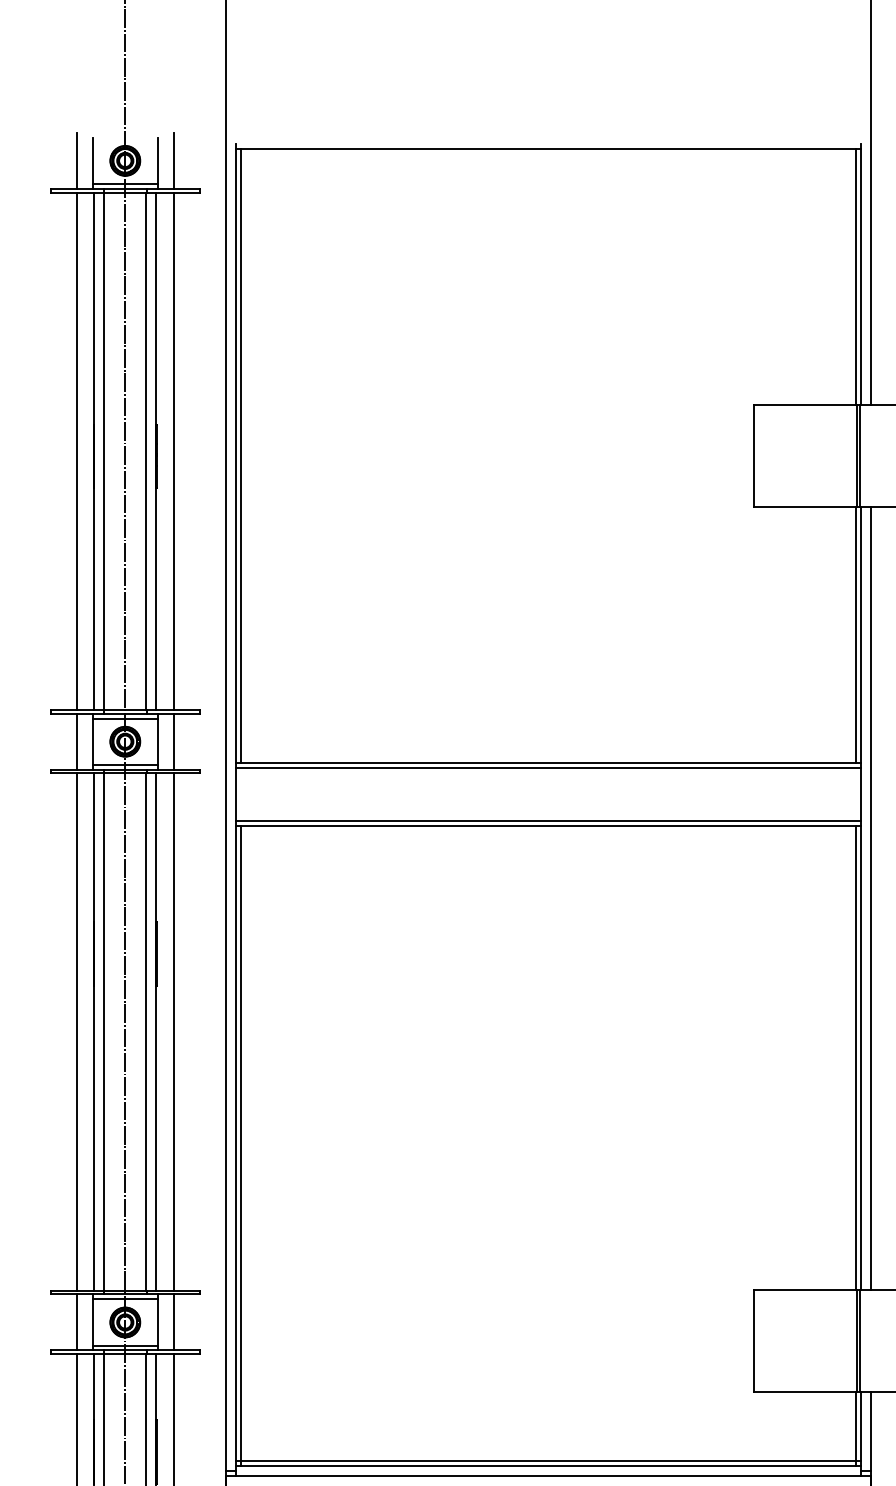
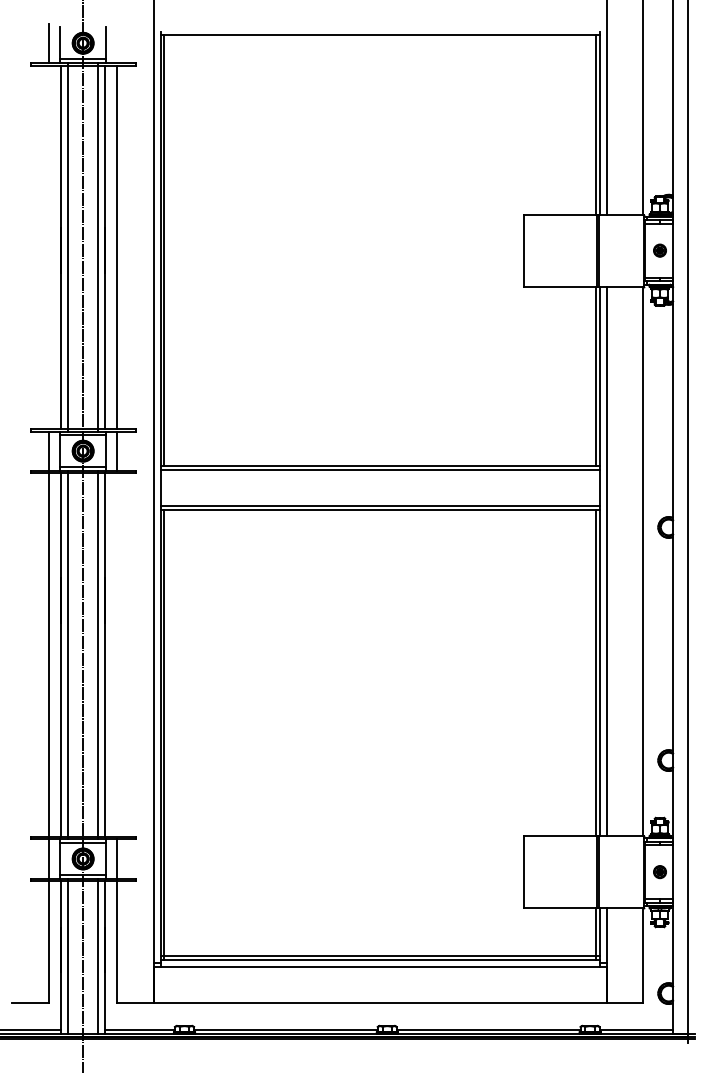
line: (174, 159) -> (117, 42), removed
line: (77, 450) -> (49, 246), removed
line: (174, 1031) -> (117, 654), removed

